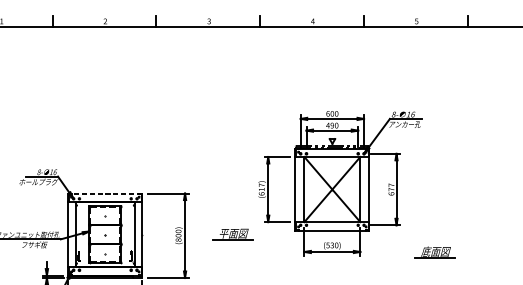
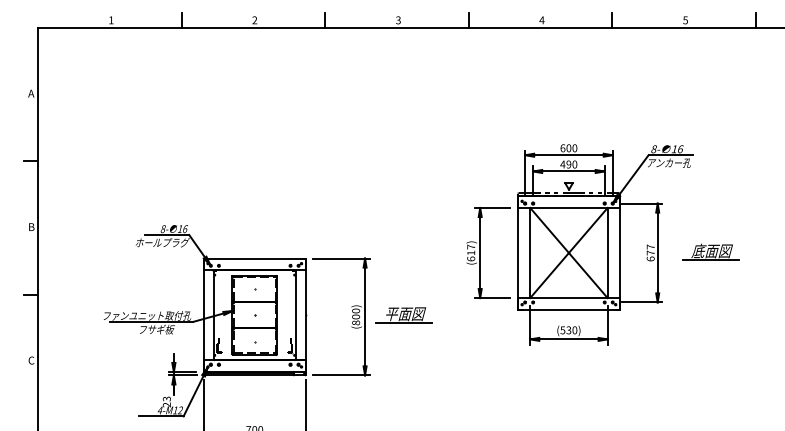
line: (105, 193) -> (254, 258), dashed -> solid
part: (232, 234) -> (403, 315), moved
part: (434, 252) -> (710, 251), moved

